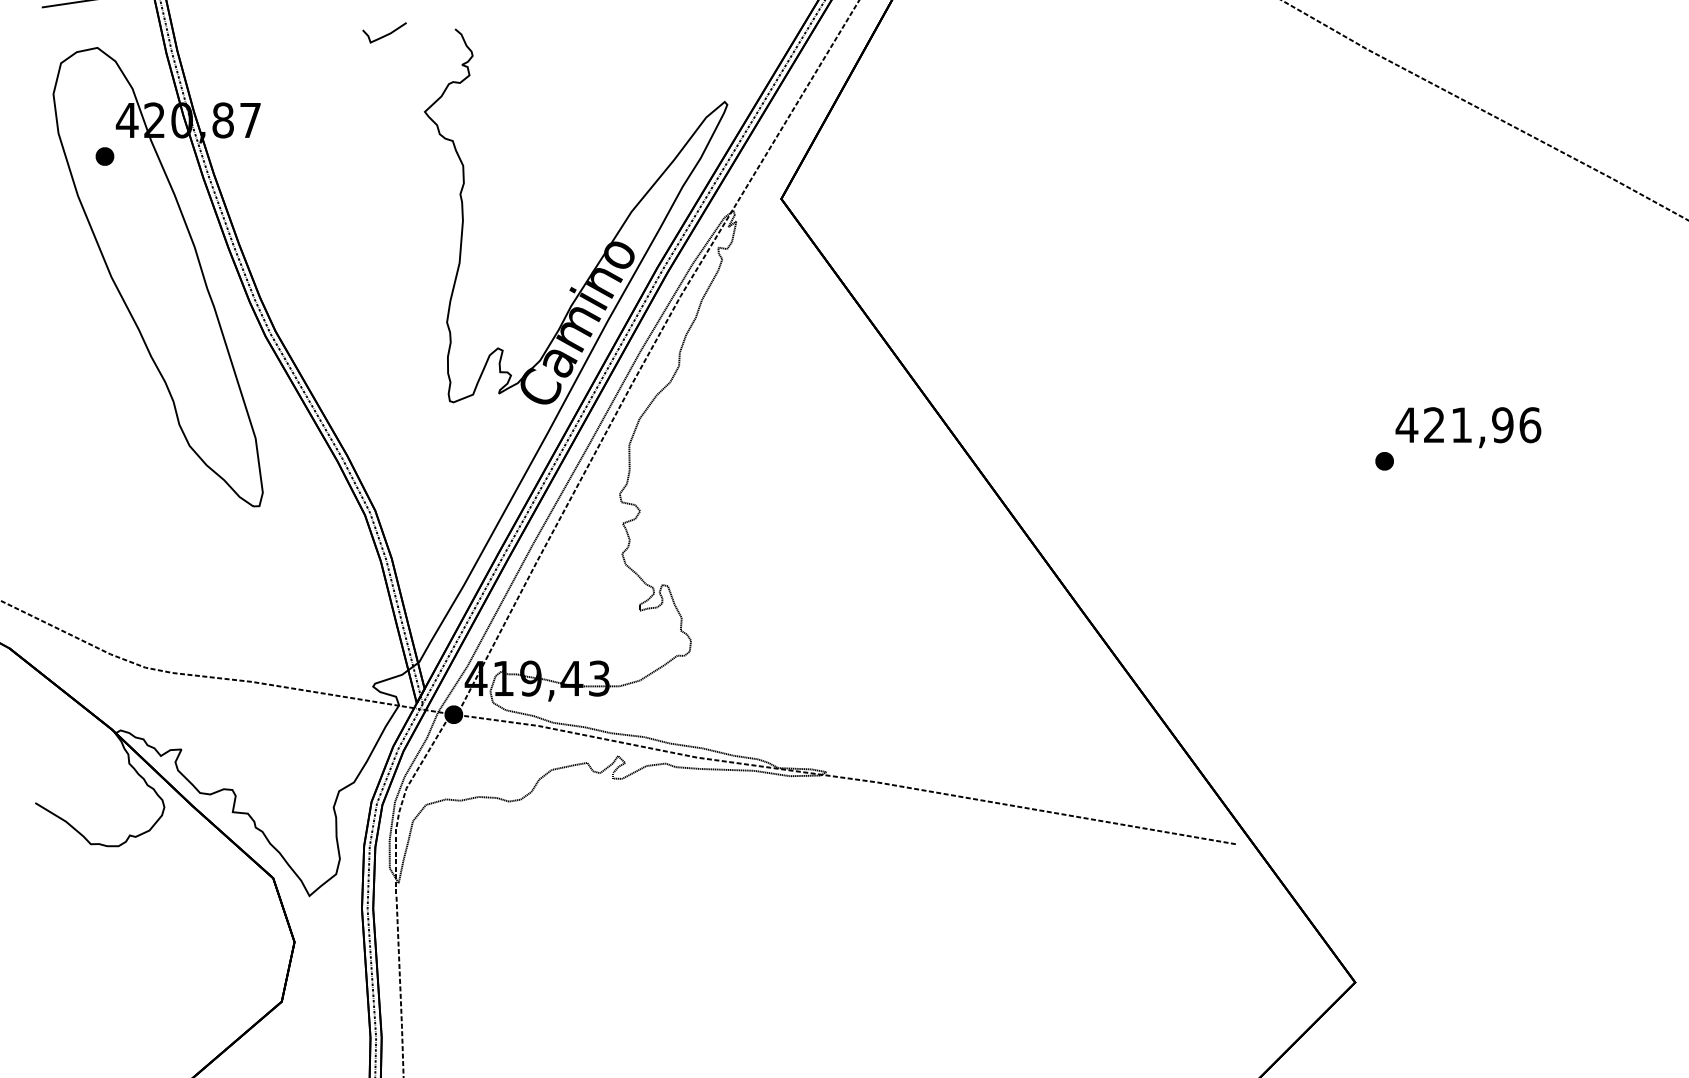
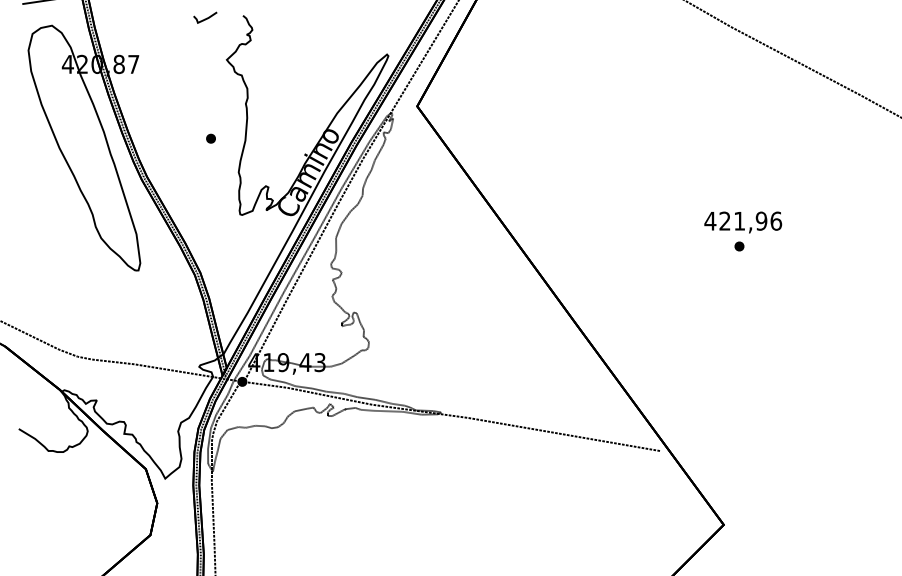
part: (103, 156) -> (210, 138), moved
text: (1468, 427) -> (743, 222), moved

